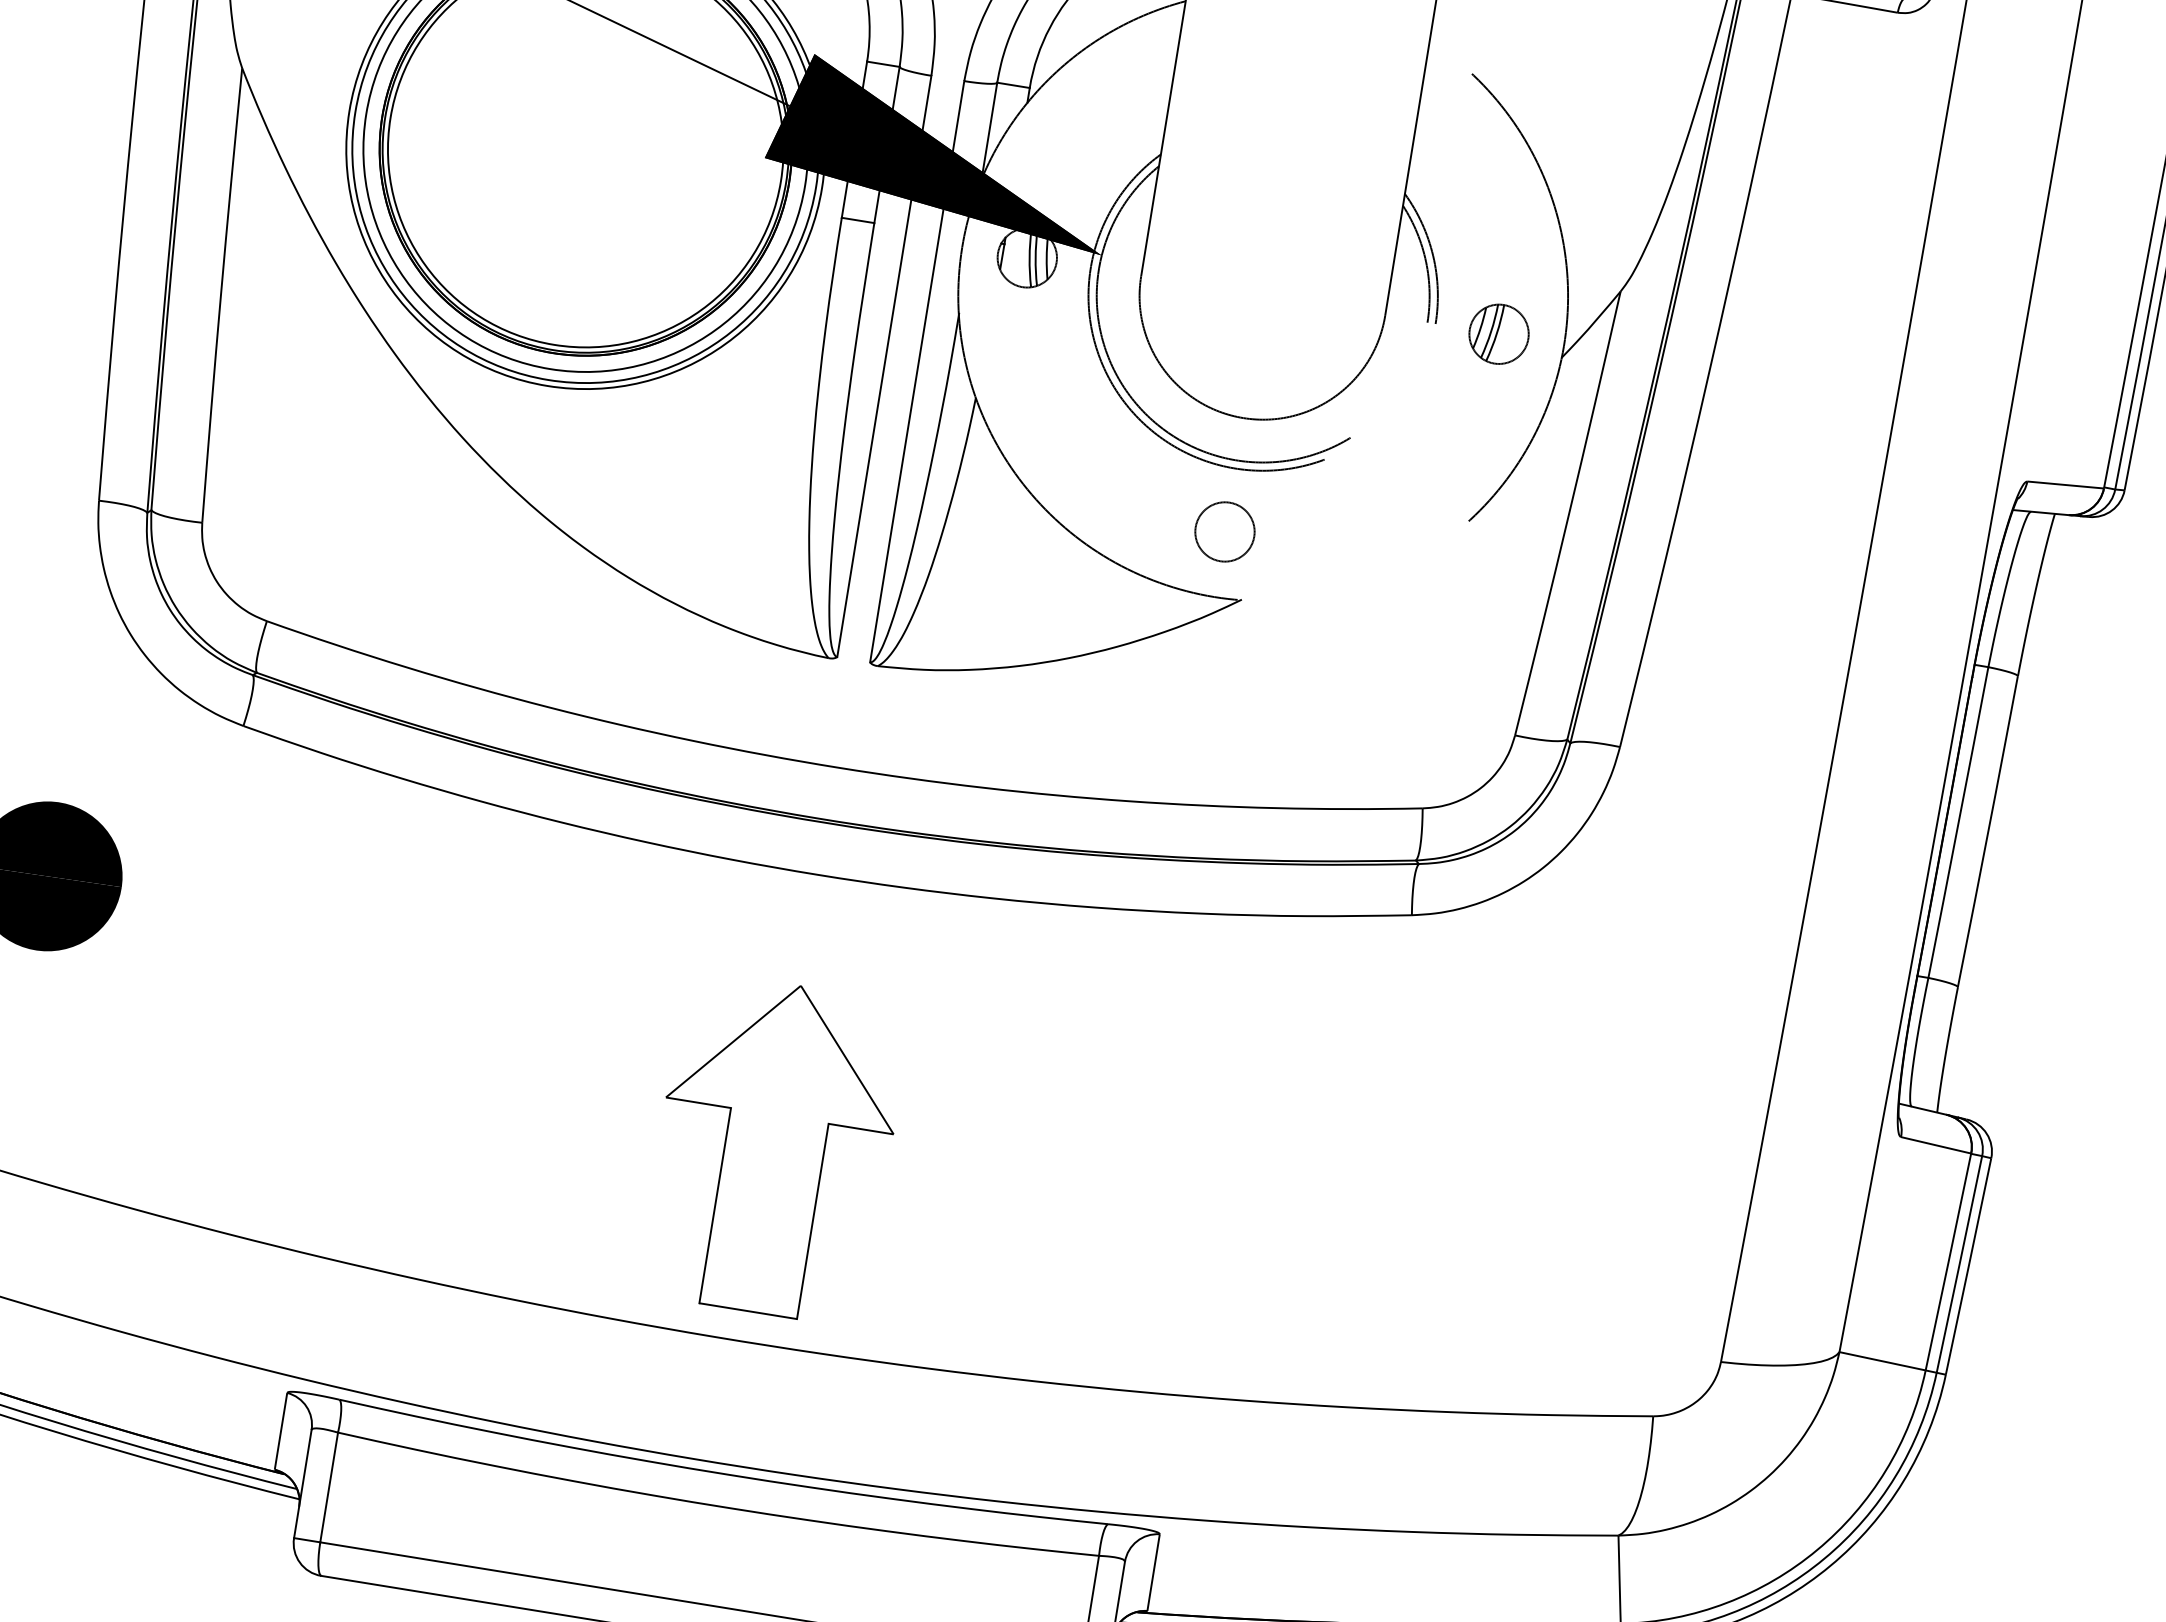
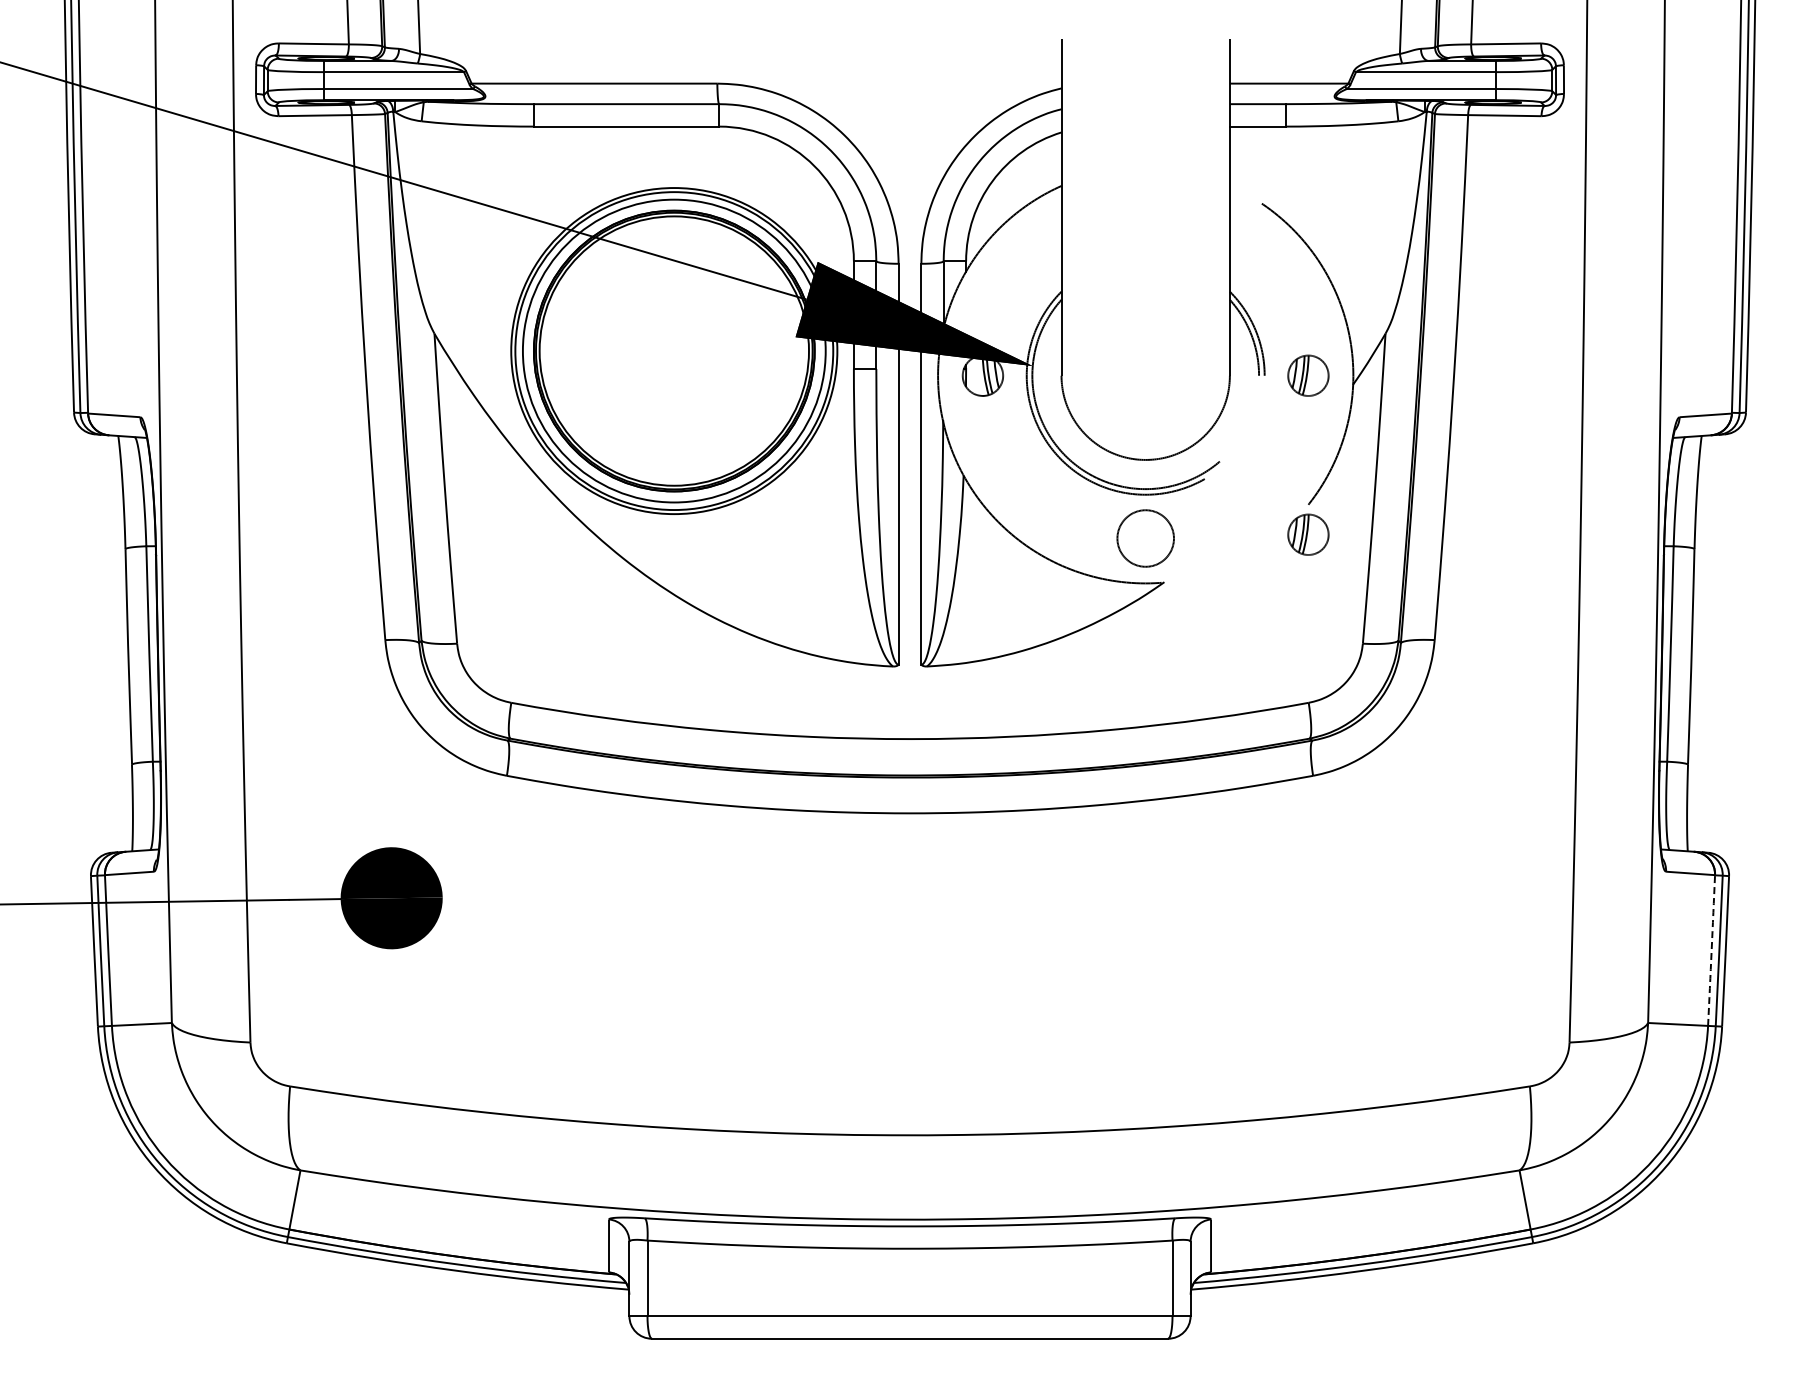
circle: (1224, 531) -> (1145, 538), size x1.4
part: (1461, 564) -> (1308, 534), added
part: (773, 1149) -> (909, 1002), removed
arc: (1948, 1261) -> (1711, 950), solid -> dashed

